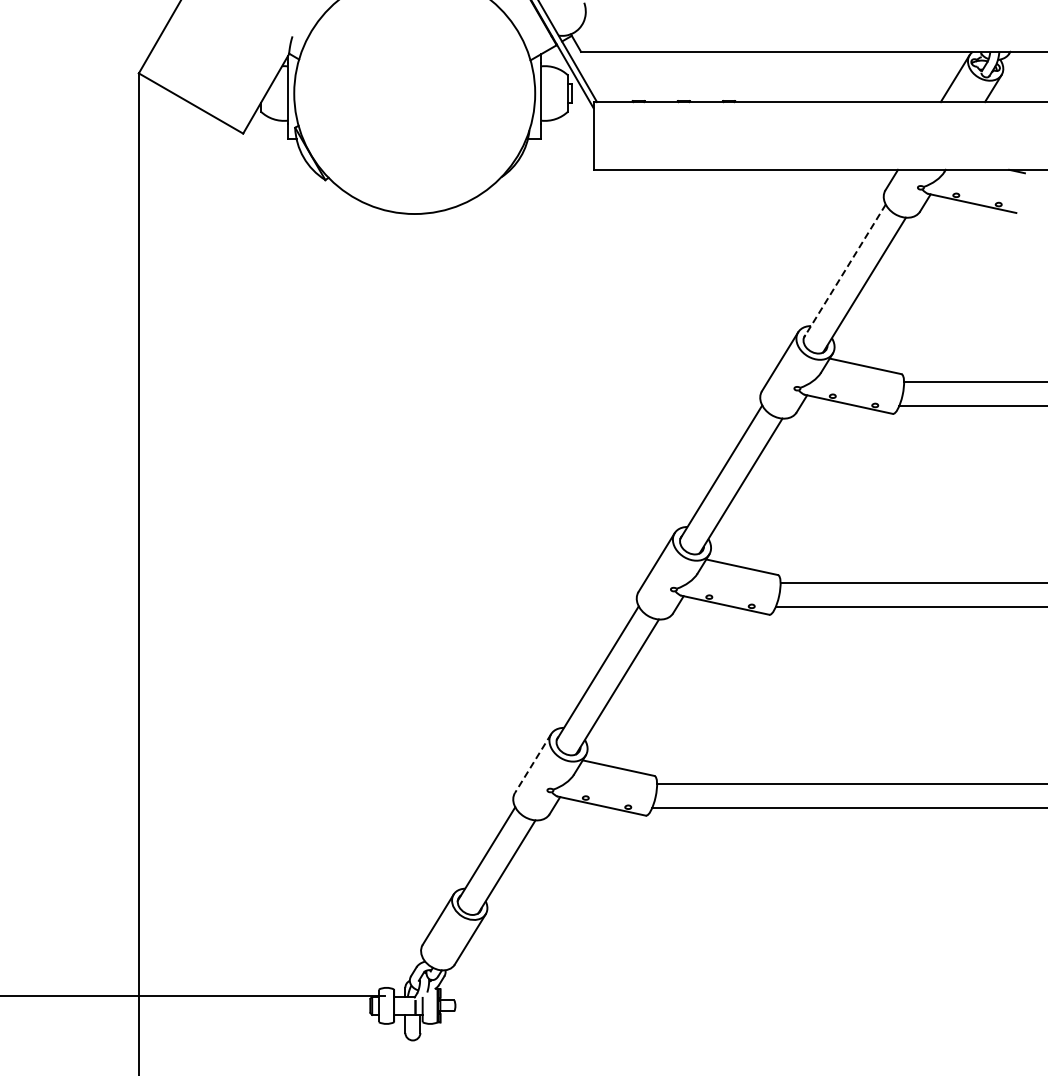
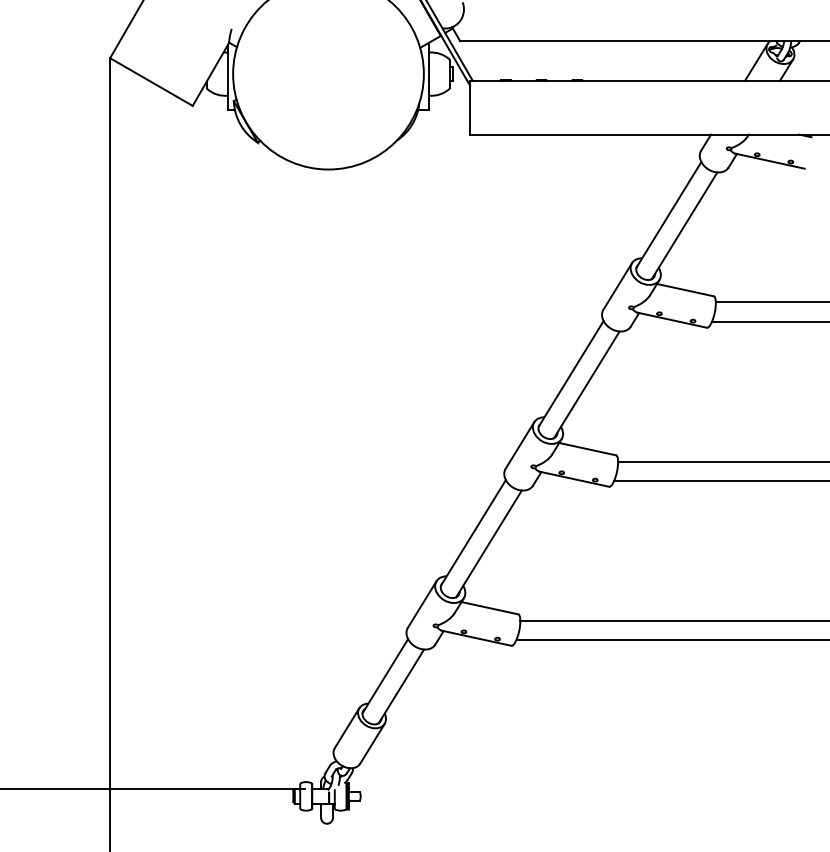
line: (844, 271) -> (668, 215), dashed -> solid
line: (533, 763) -> (422, 604), dashed -> solid

